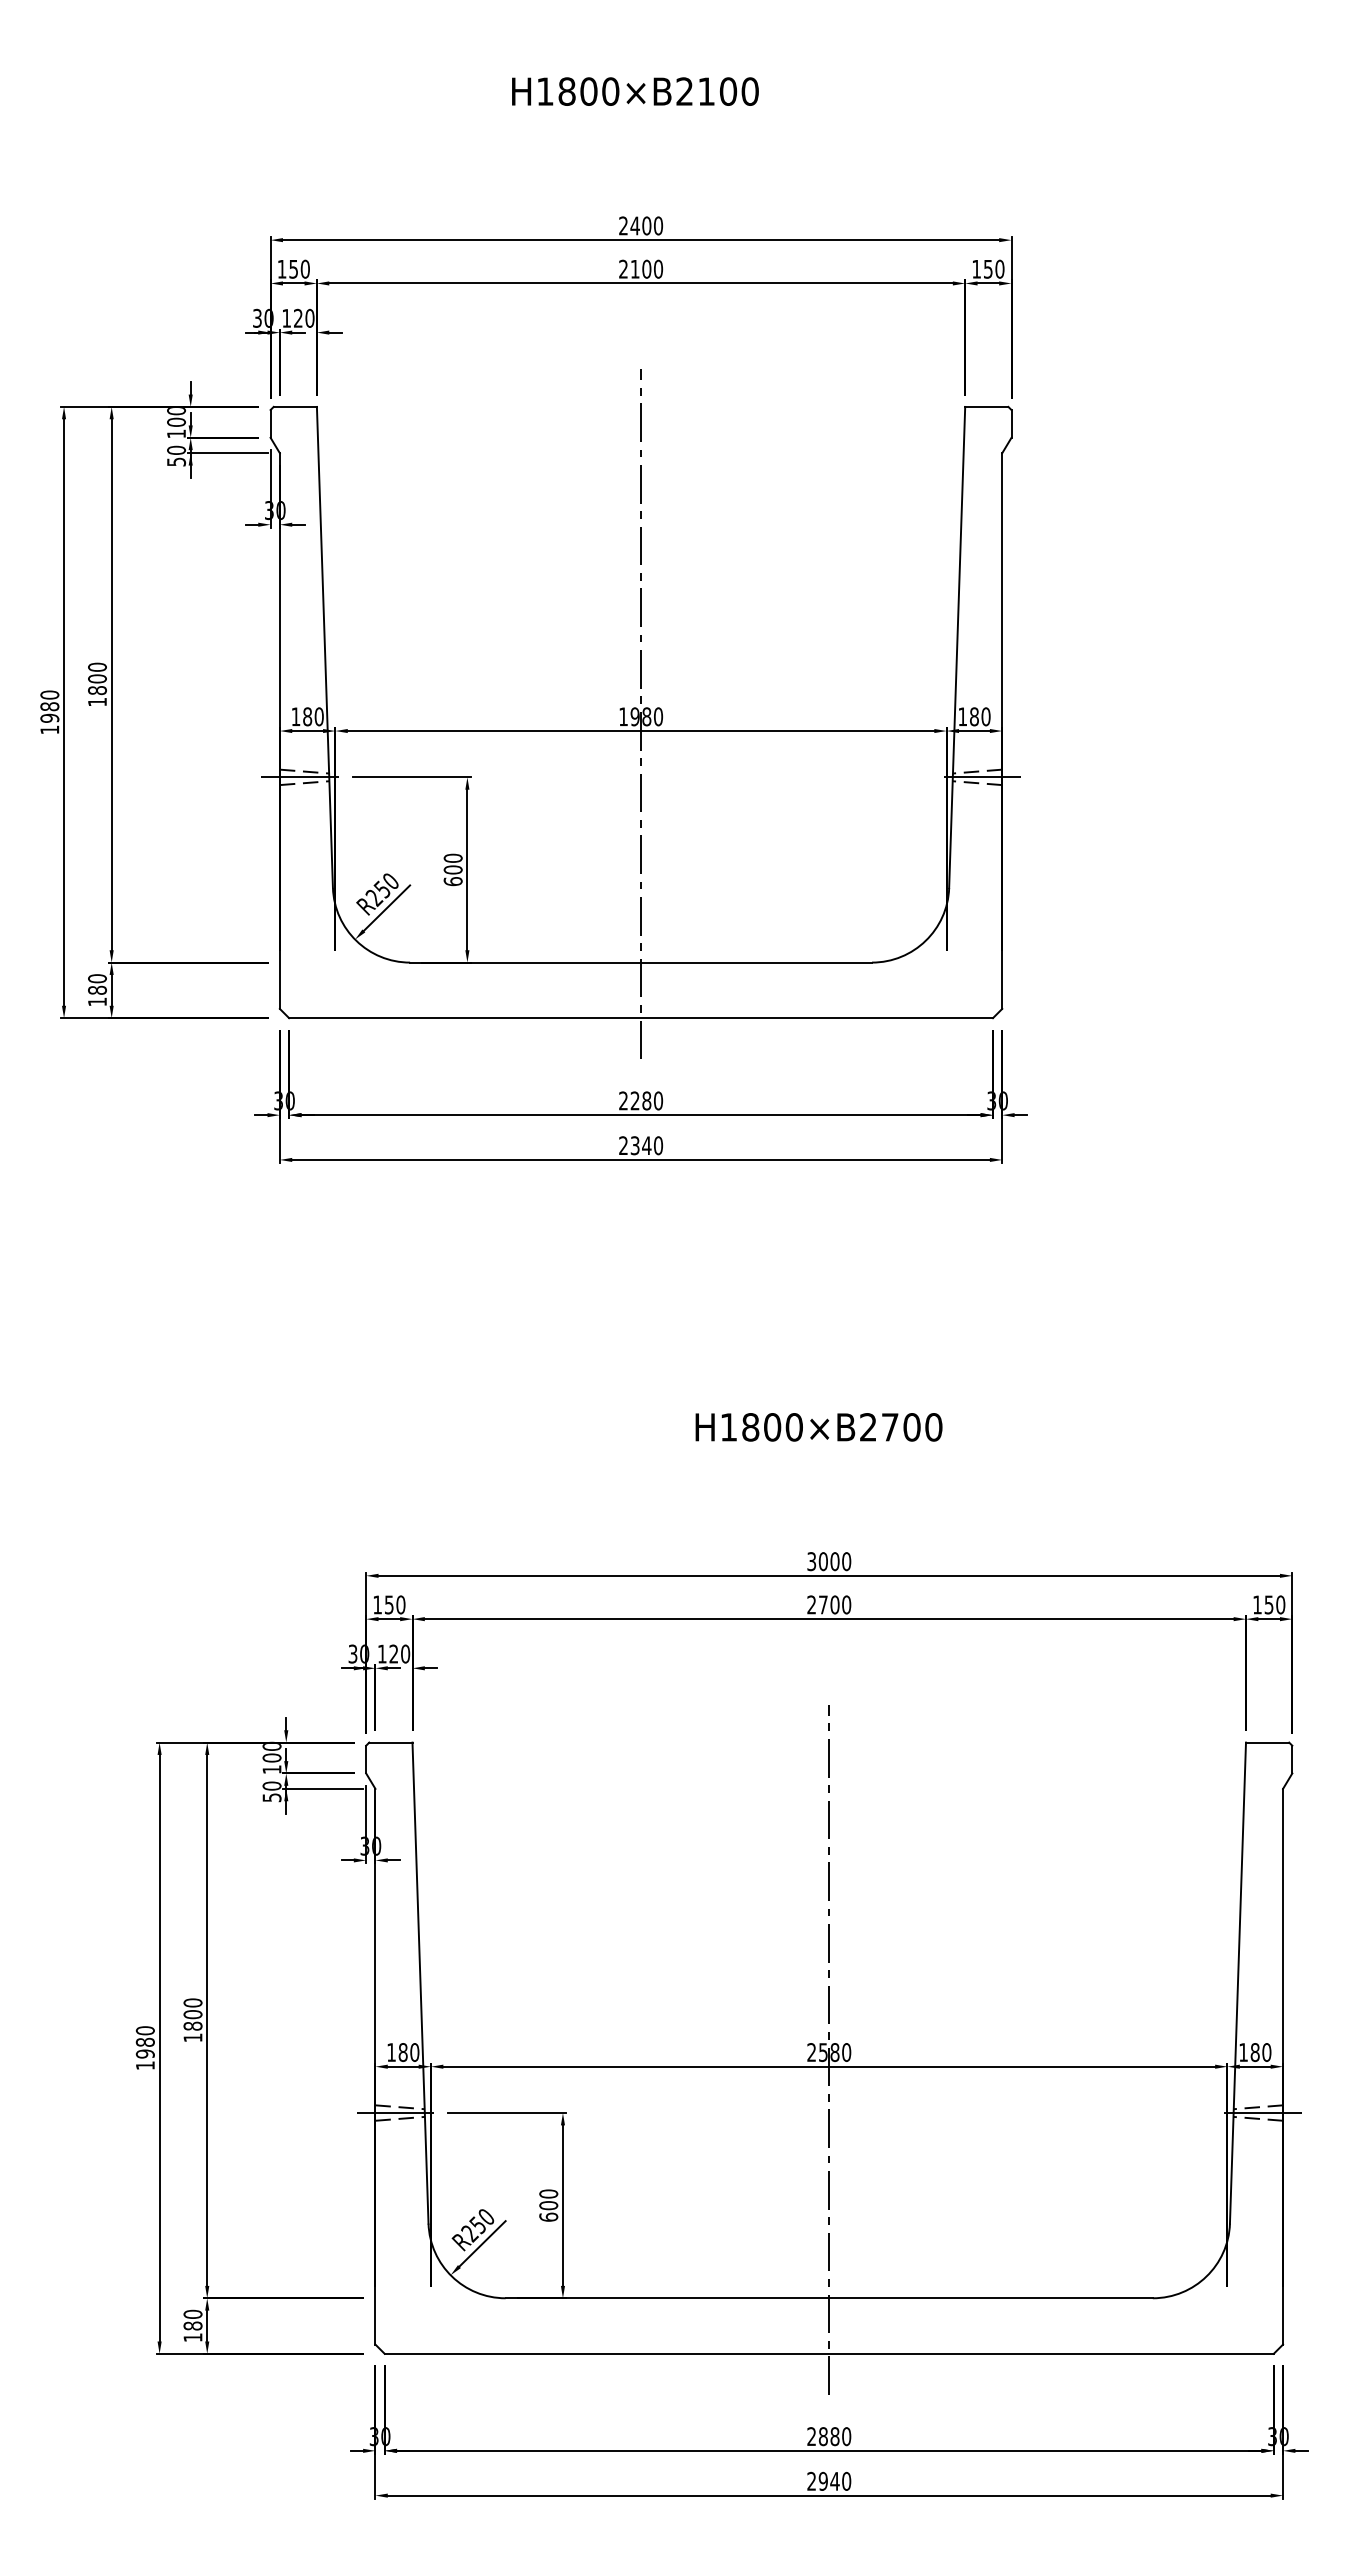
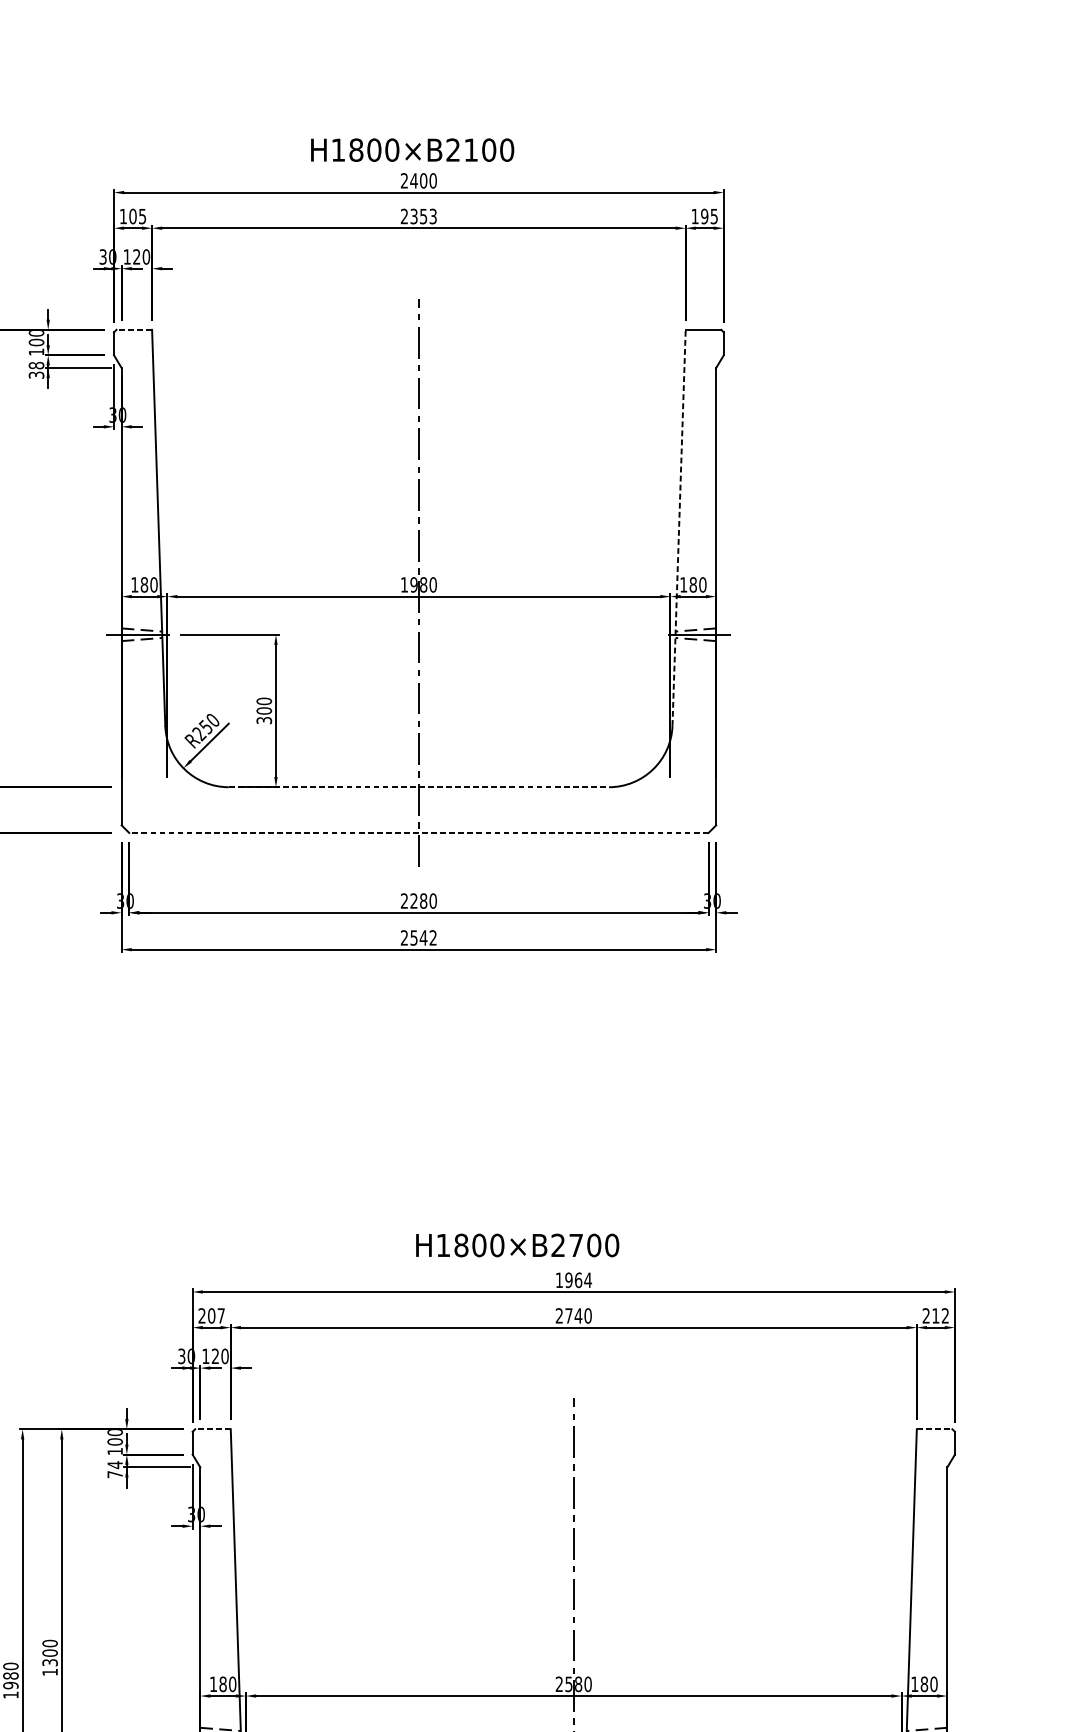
text: (635, 91) -> (412, 150), moved
text: (299, 268) -> (137, 215), 150 -> 105
text: (646, 268) -> (423, 215), 2100 -> 2353
text: (993, 268) -> (708, 215), 150 -> 195
line: (295, 406) -> (134, 329), solid -> dashed
text: (176, 455) -> (36, 369), 50 -> 38
line: (957, 647) -> (679, 527), solid -> dashed
text: (452, 881) -> (263, 720), 600 -> 300
line: (641, 962) -> (419, 787), solid -> dashed
line: (641, 1018) -> (419, 833), solid -> dashed
text: (647, 1145) -> (424, 937), 2340 -> 2542
text: (818, 1427) -> (517, 1245), moved
text: (829, 1561) -> (574, 1280), 3000 -> 1964
text: (389, 1604) -> (211, 1315), 150 -> 207
text: (834, 1604) -> (578, 1315), 2700 -> 2740
text: (1269, 1604) -> (936, 1315), 150 -> 212
line: (390, 1742) -> (212, 1429), solid -> dashed
line: (1267, 1742) -> (934, 1429), solid -> dashed
text: (271, 1791) -> (114, 1469), 50 -> 74
text: (192, 2025) -> (49, 1662), 1800 -> 1300

